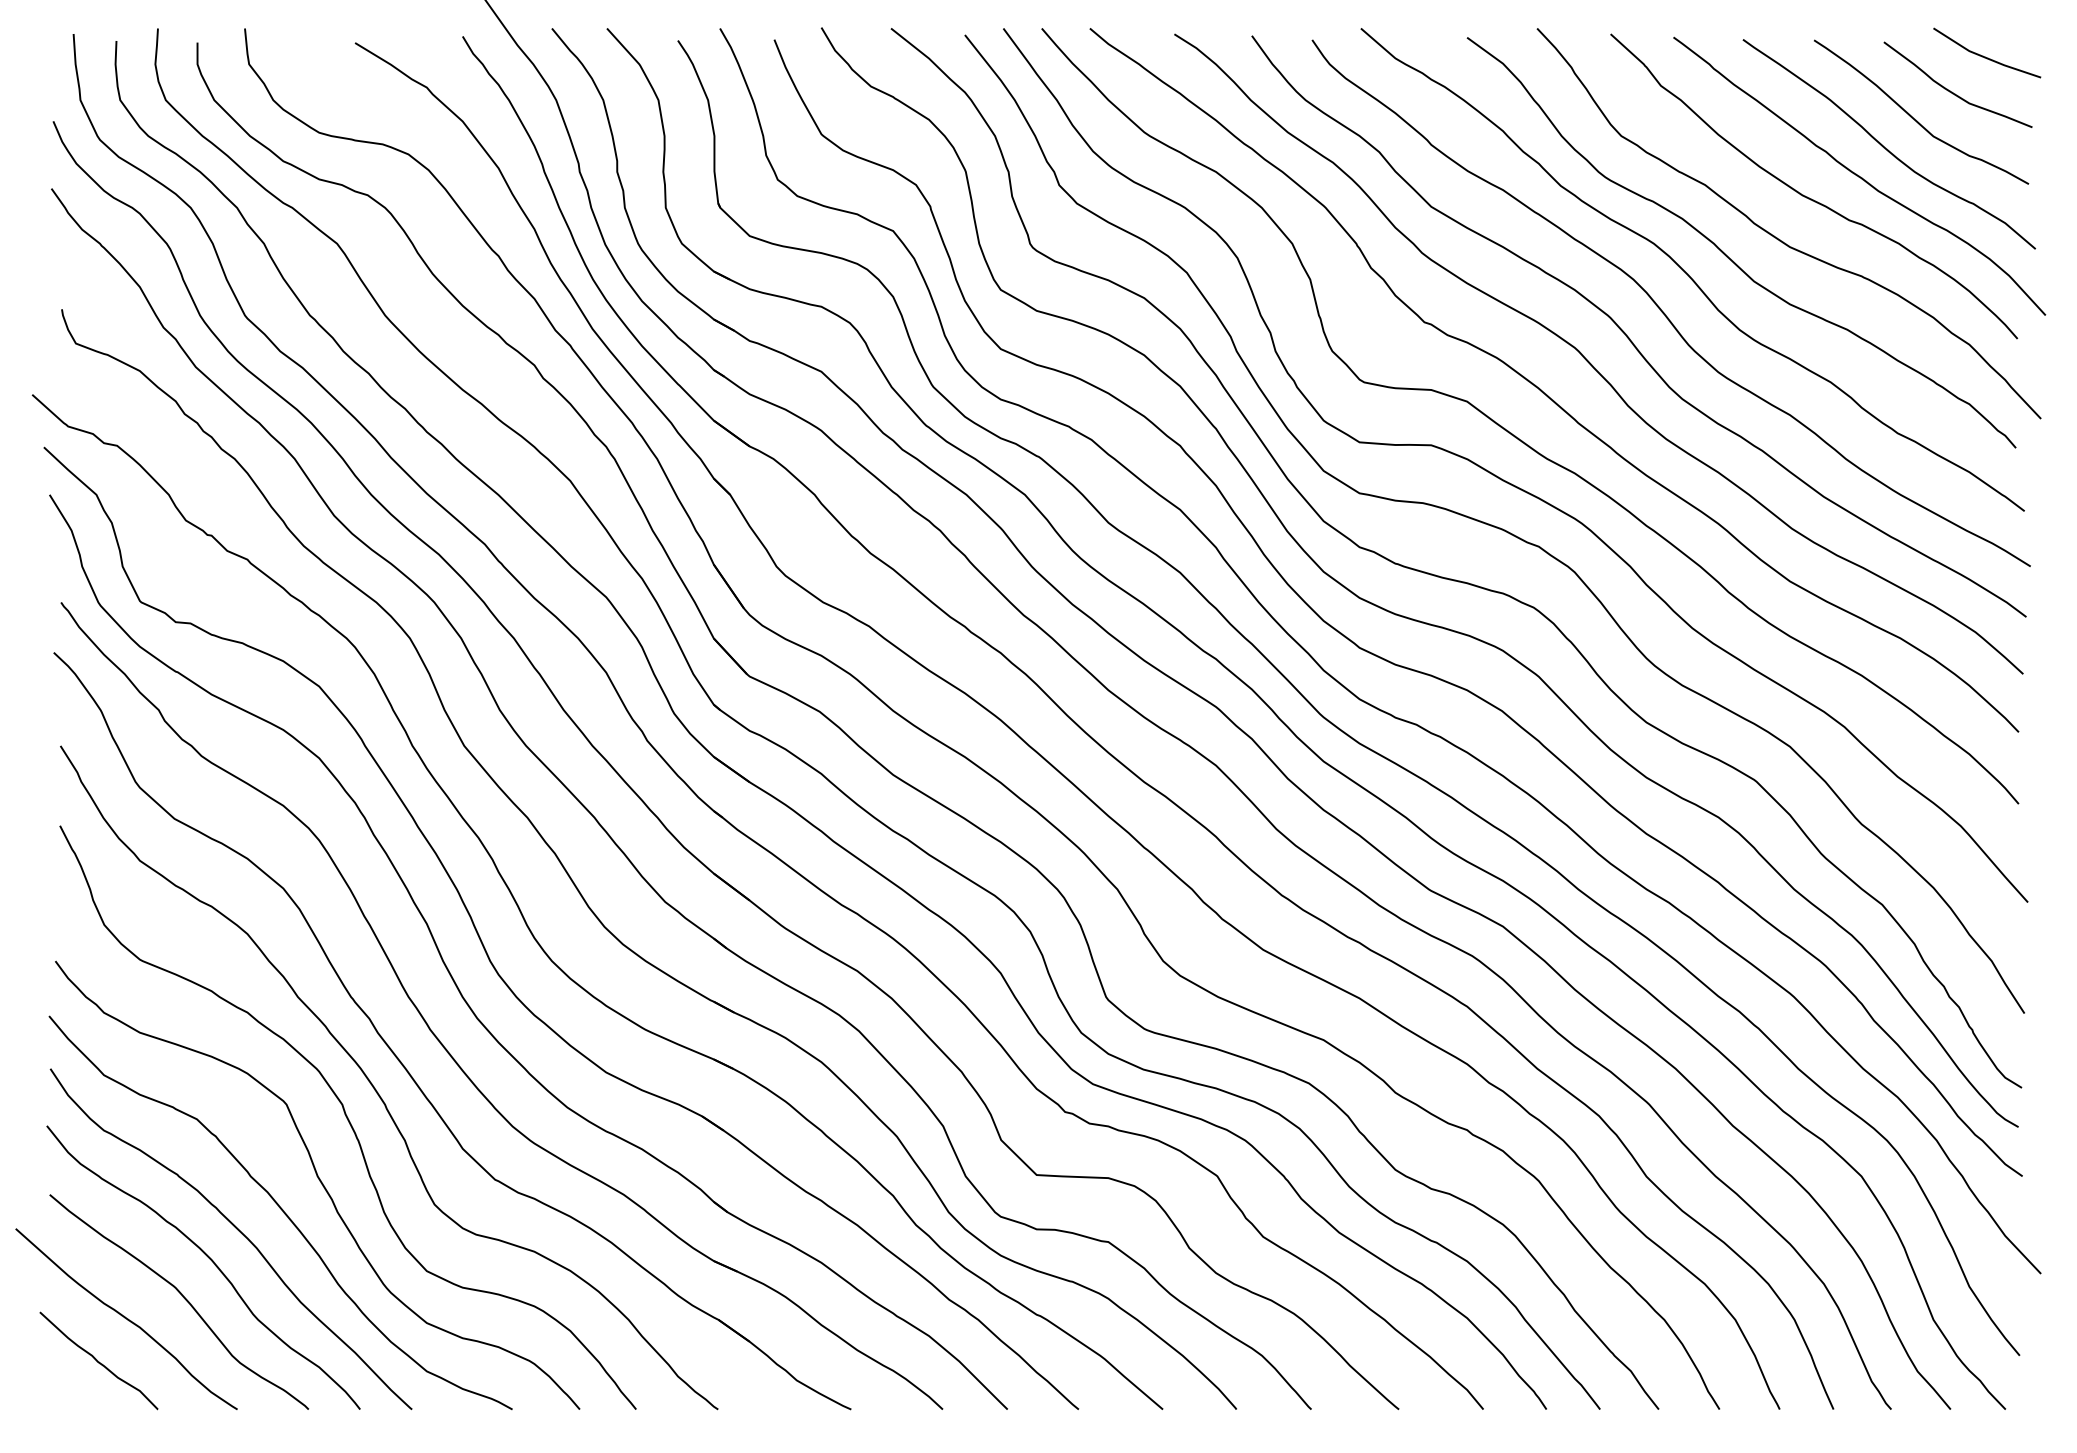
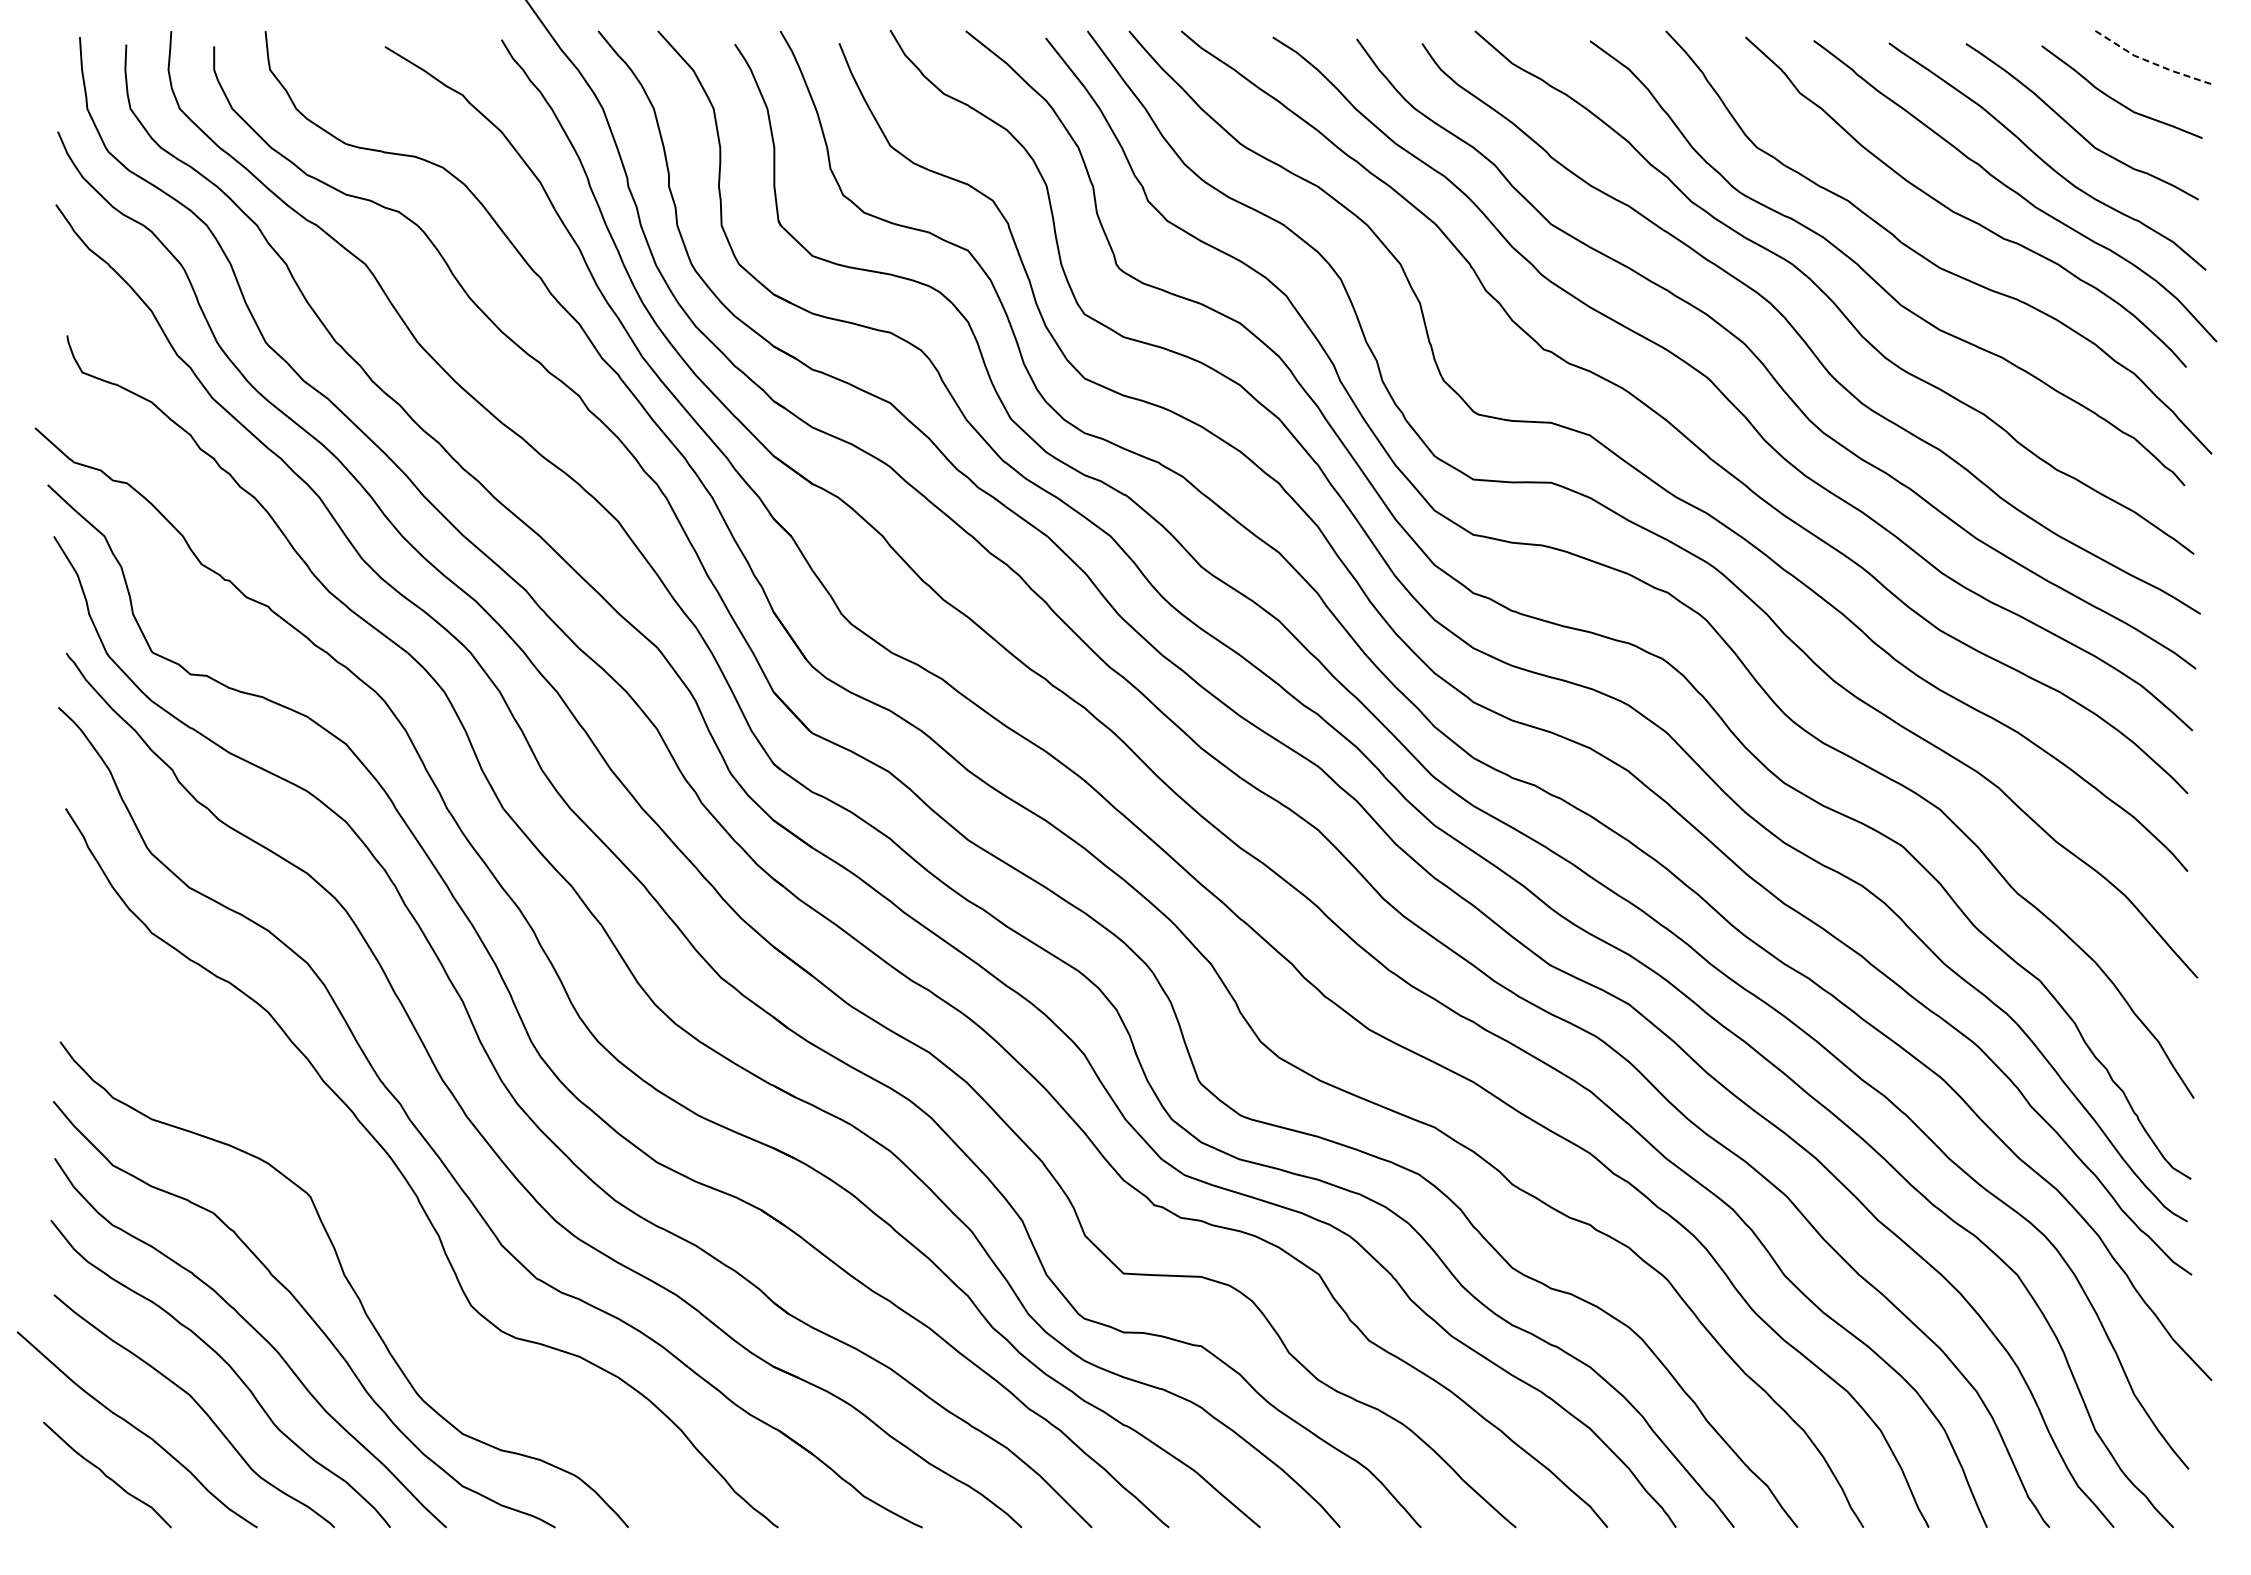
line: (1985, 57) -> (2151, 62), solid -> dashed
curve: (347, 1117) -> (376, 1211), removed

